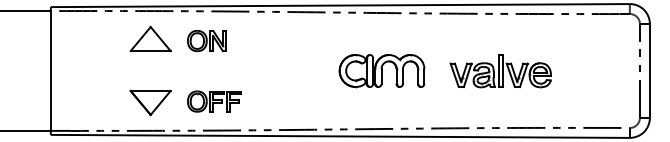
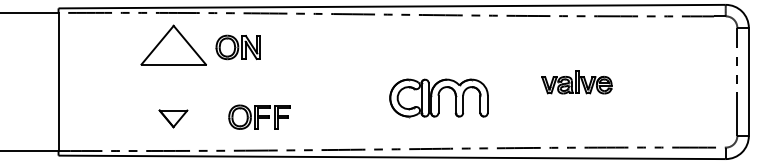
part: (150, 38) -> (173, 44), size x1.4
part: (381, 71) -> (438, 98), moved
part: (500, 71) -> (576, 82), size x0.6
part: (214, 101) -> (259, 117), moved
part: (150, 102) -> (173, 118), size x0.6

